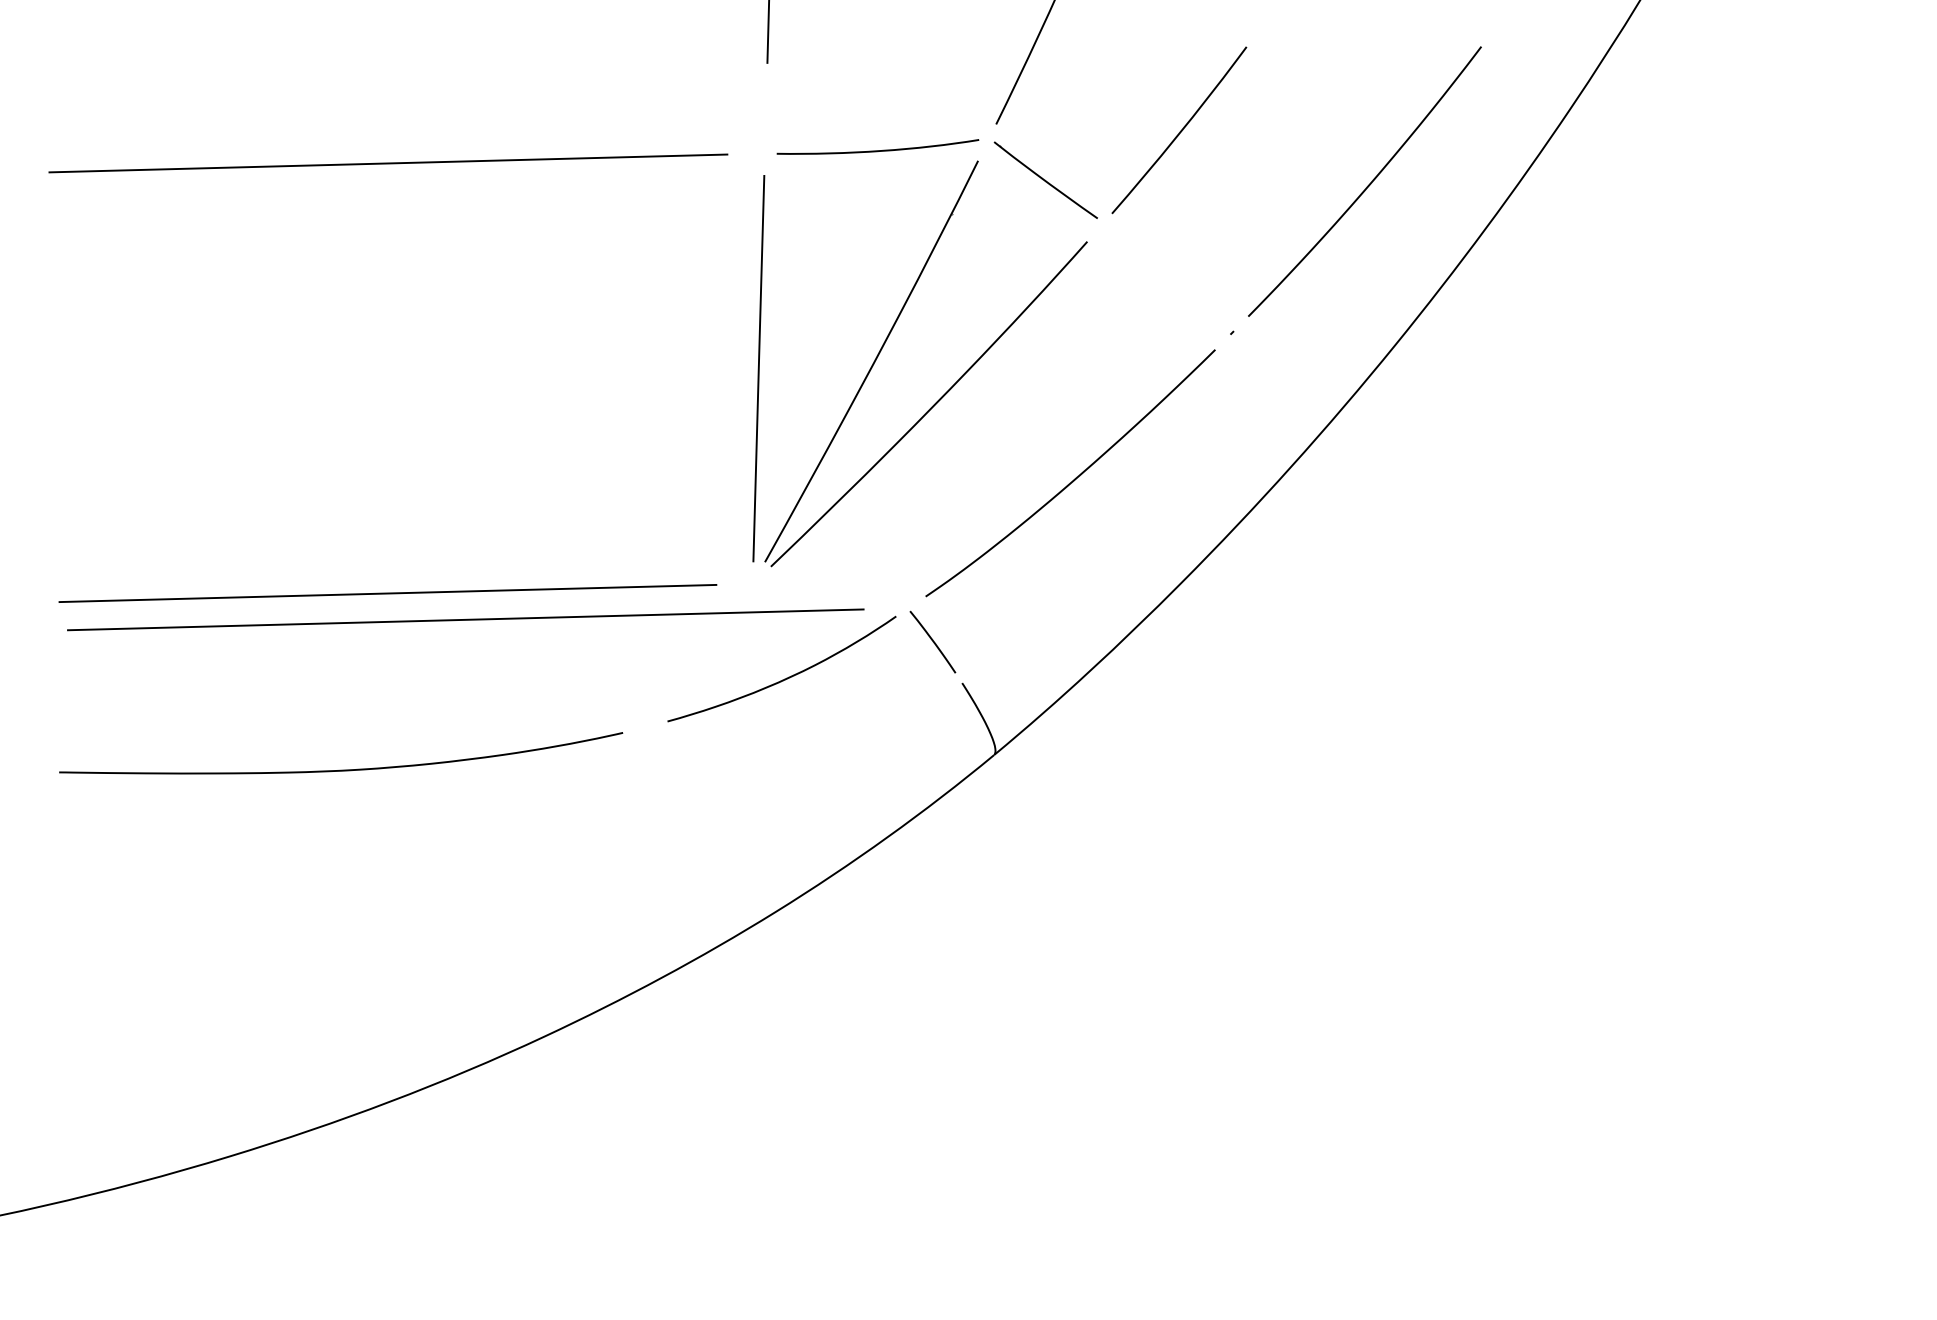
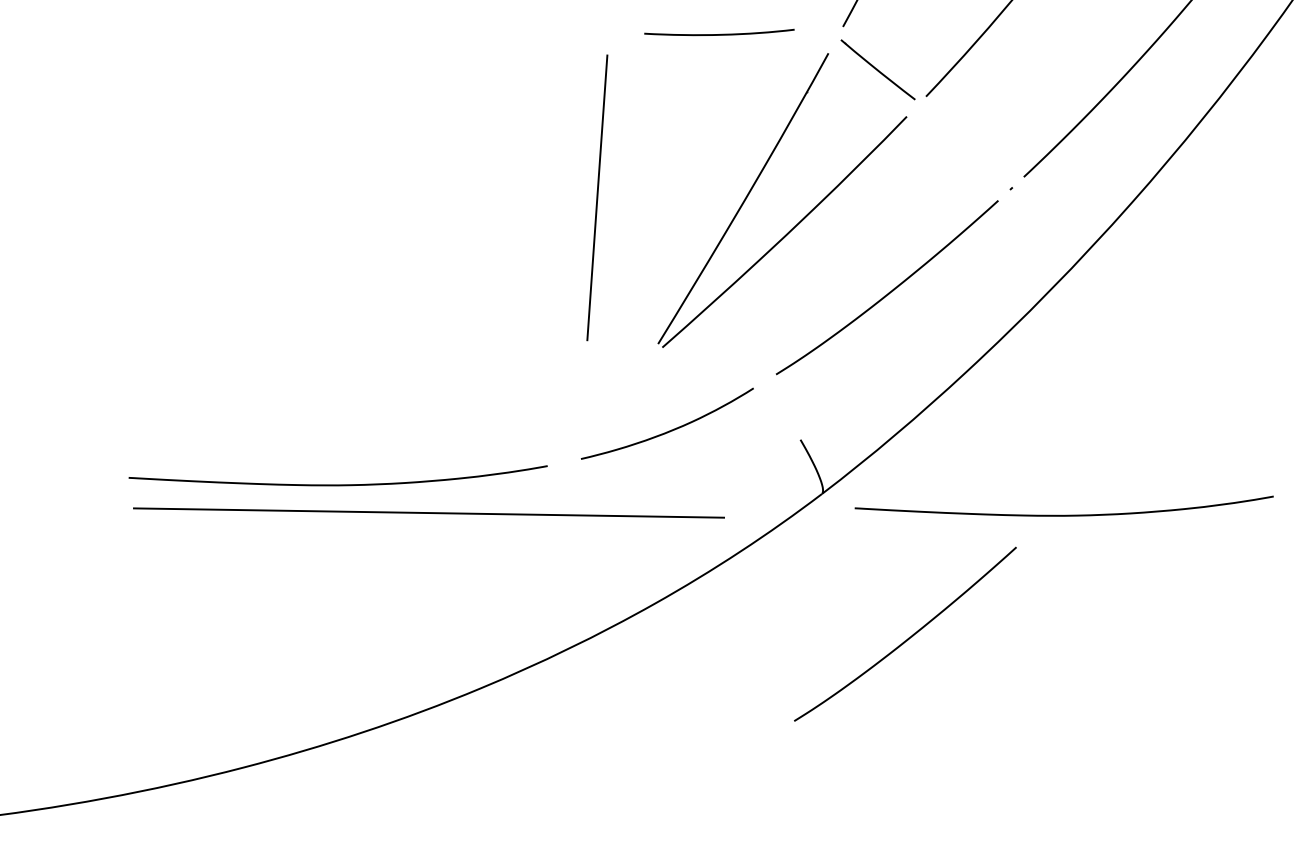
curve: (877, 150) -> (718, 34), moved
line: (388, 163) -> (391, 36), removed
line: (758, 368) -> (597, 197), moved
line: (387, 593) -> (377, 355), removed
line: (465, 619) -> (428, 512), moved
curve: (932, 641) -> (779, 407), removed
curve: (1321, 769) -> (1063, 514), added
curve: (1119, 943) -> (908, 637), added

